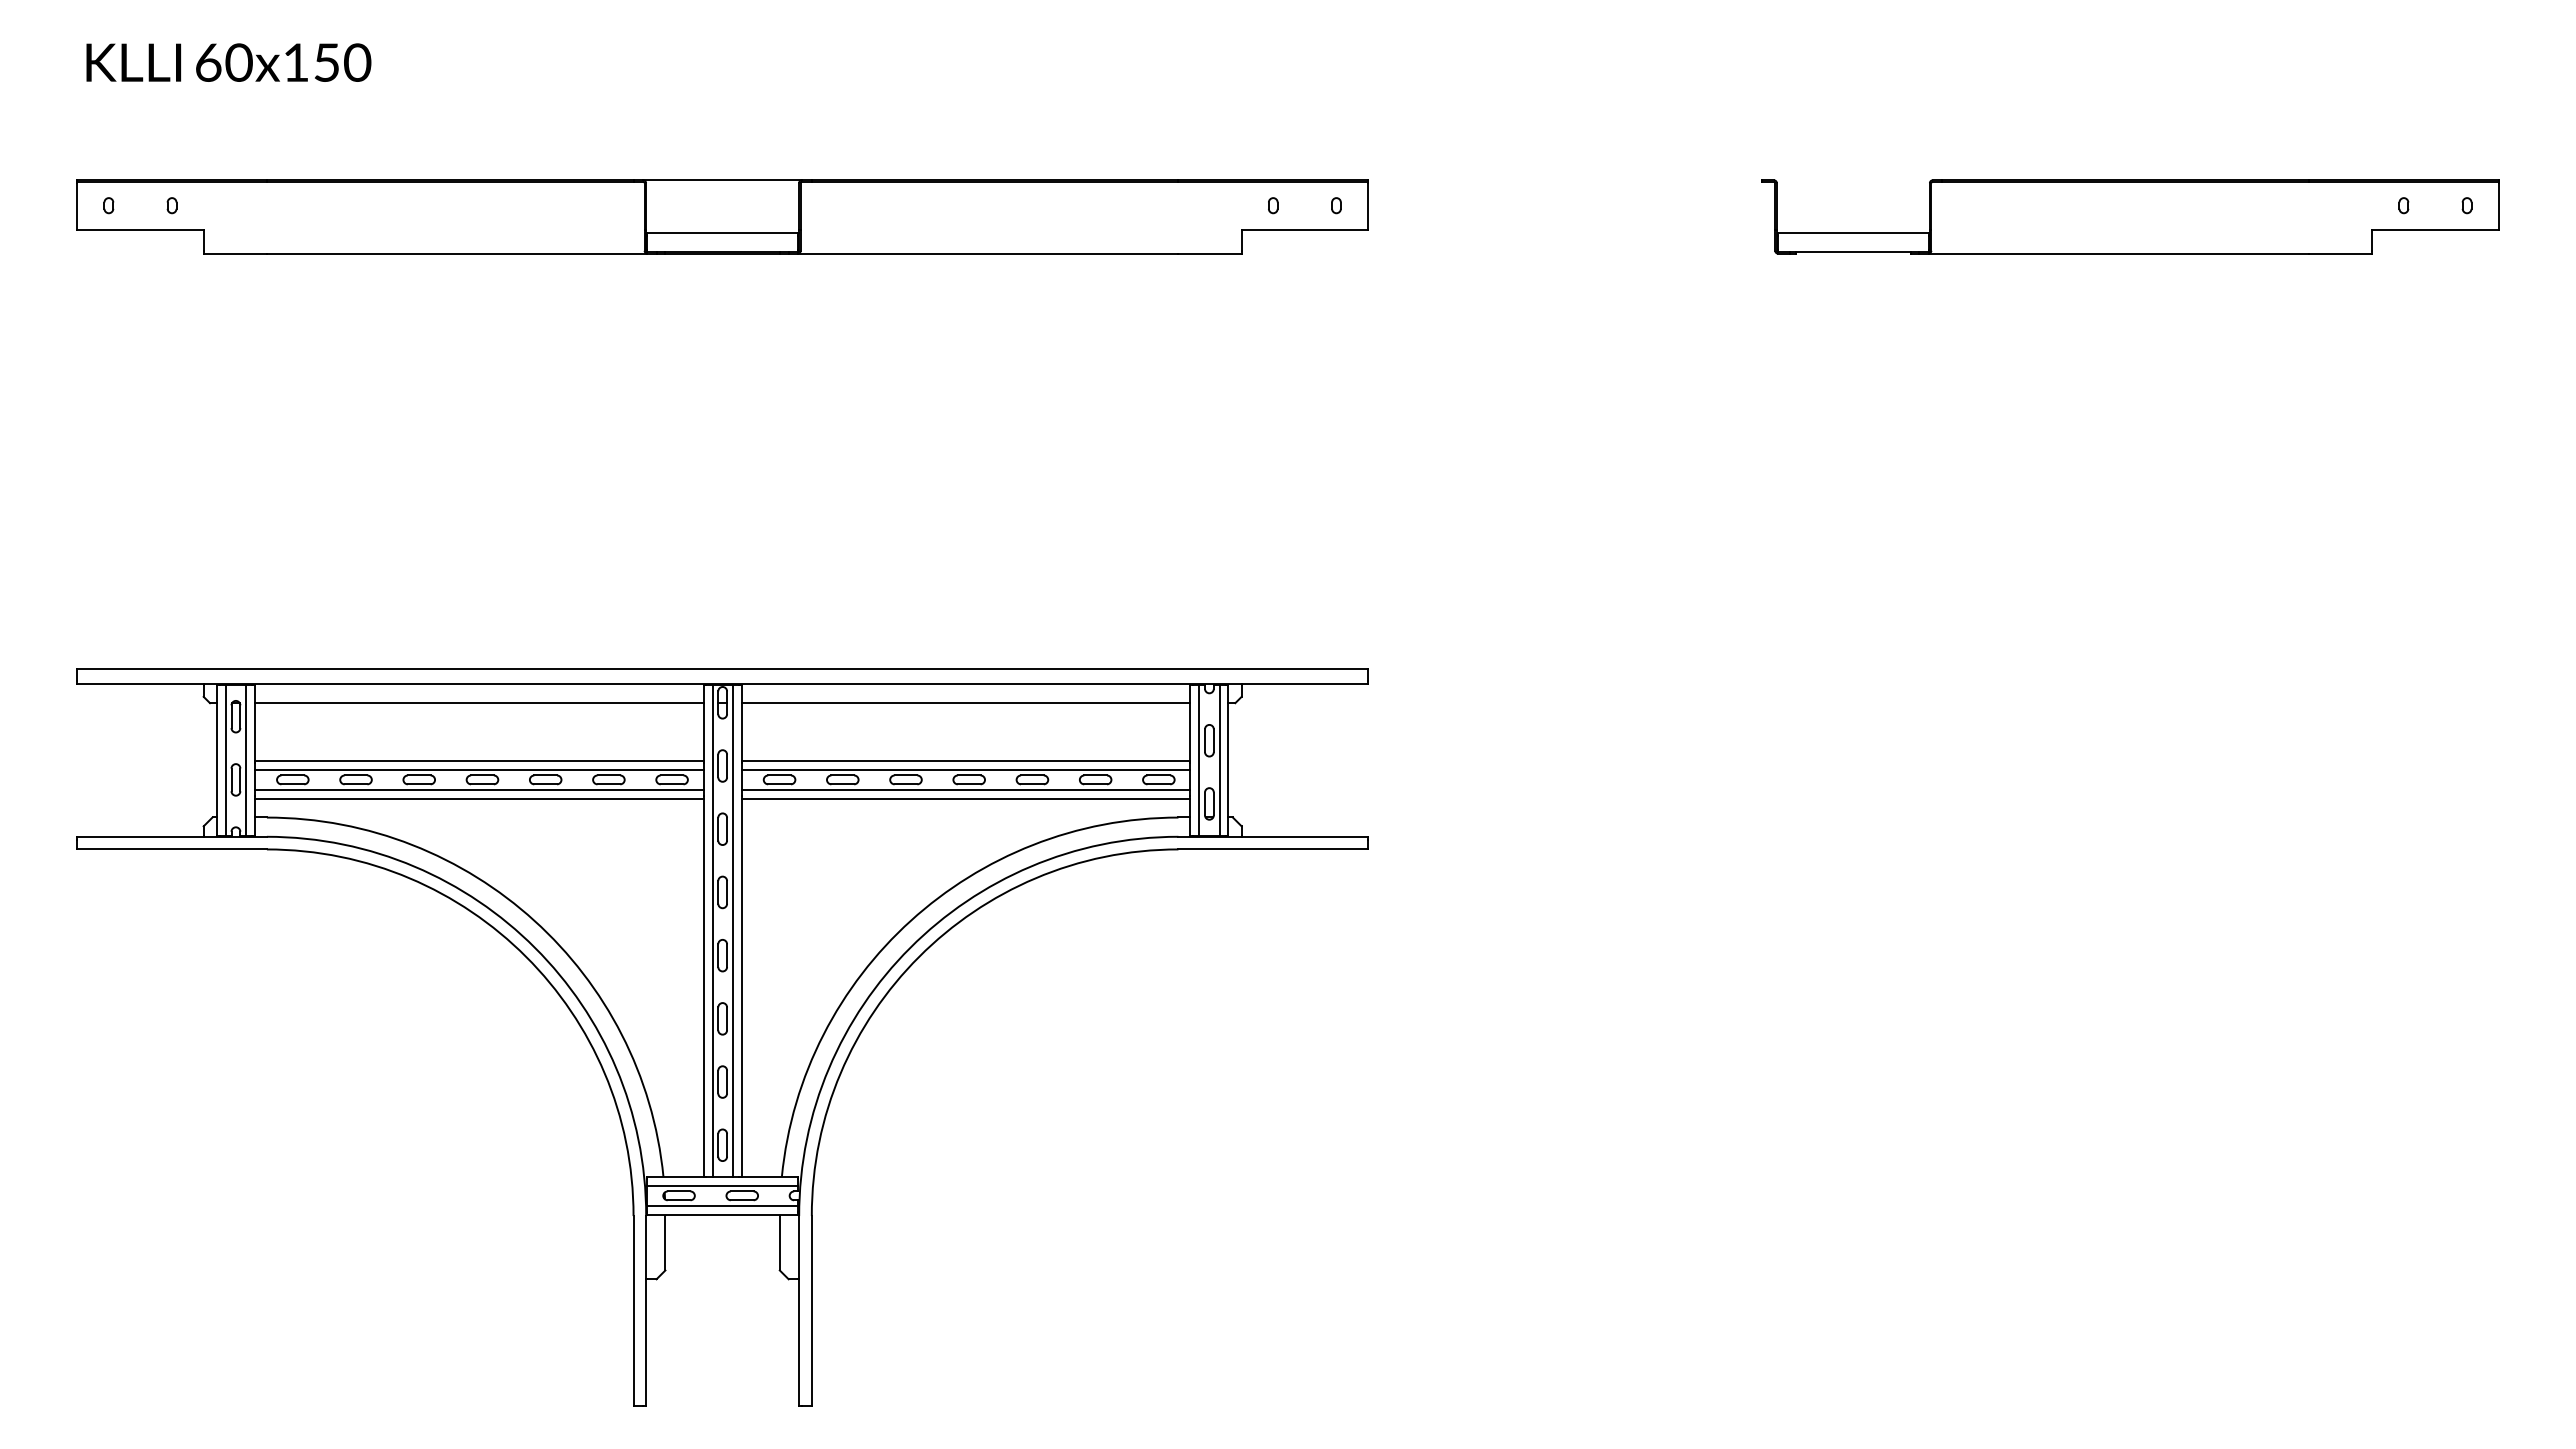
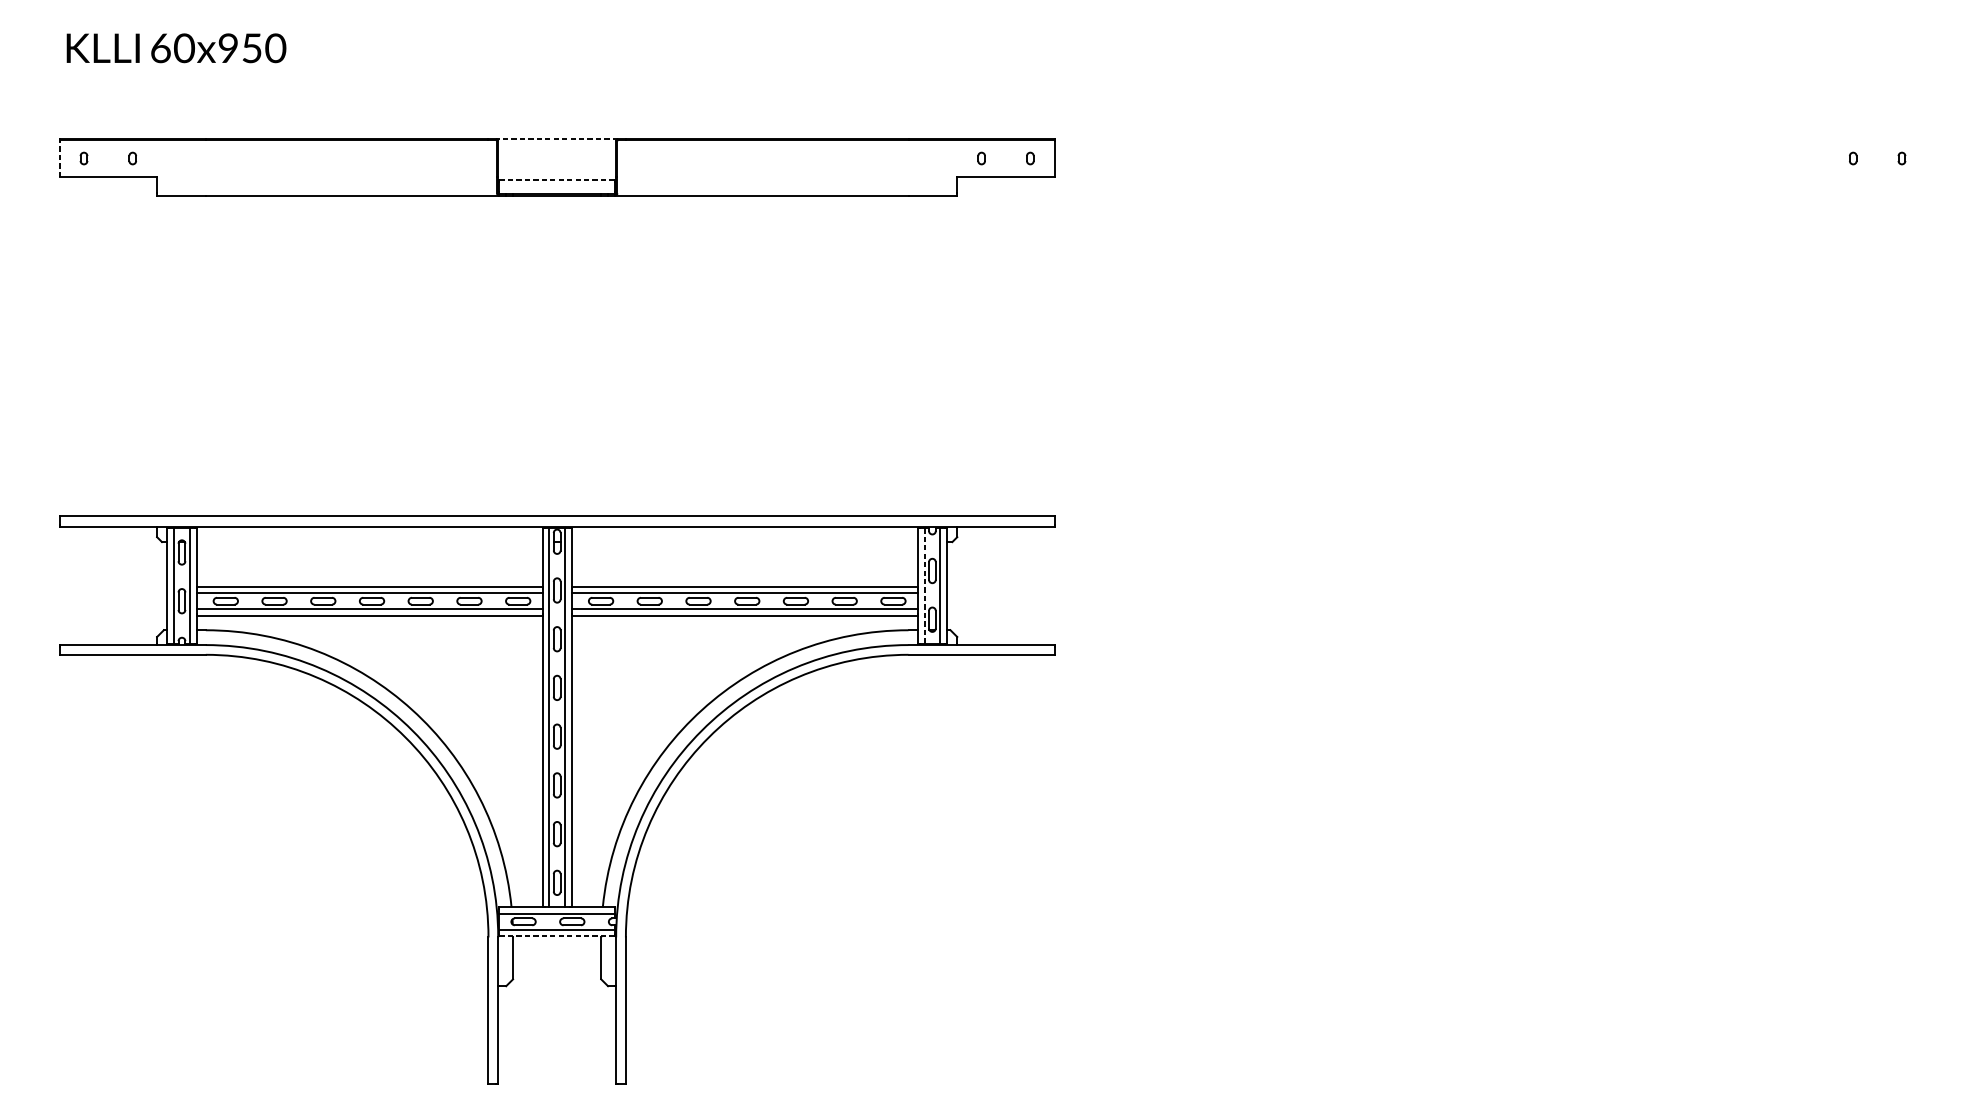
text: (295, 62) -> (227, 48), 60x150 -> 60x950
line: (722, 180) -> (557, 139), solid -> dashed
line: (77, 205) -> (59, 158), solid -> dashed
part: (2130, 216) -> (1642, 166), removed
line: (723, 233) -> (557, 179), solid -> dashed
line: (478, 703) -> (368, 542), removed
line: (965, 703) -> (744, 542), removed
line: (1199, 760) -> (924, 586), solid -> dashed
line: (723, 1214) -> (557, 936), solid -> dashed

